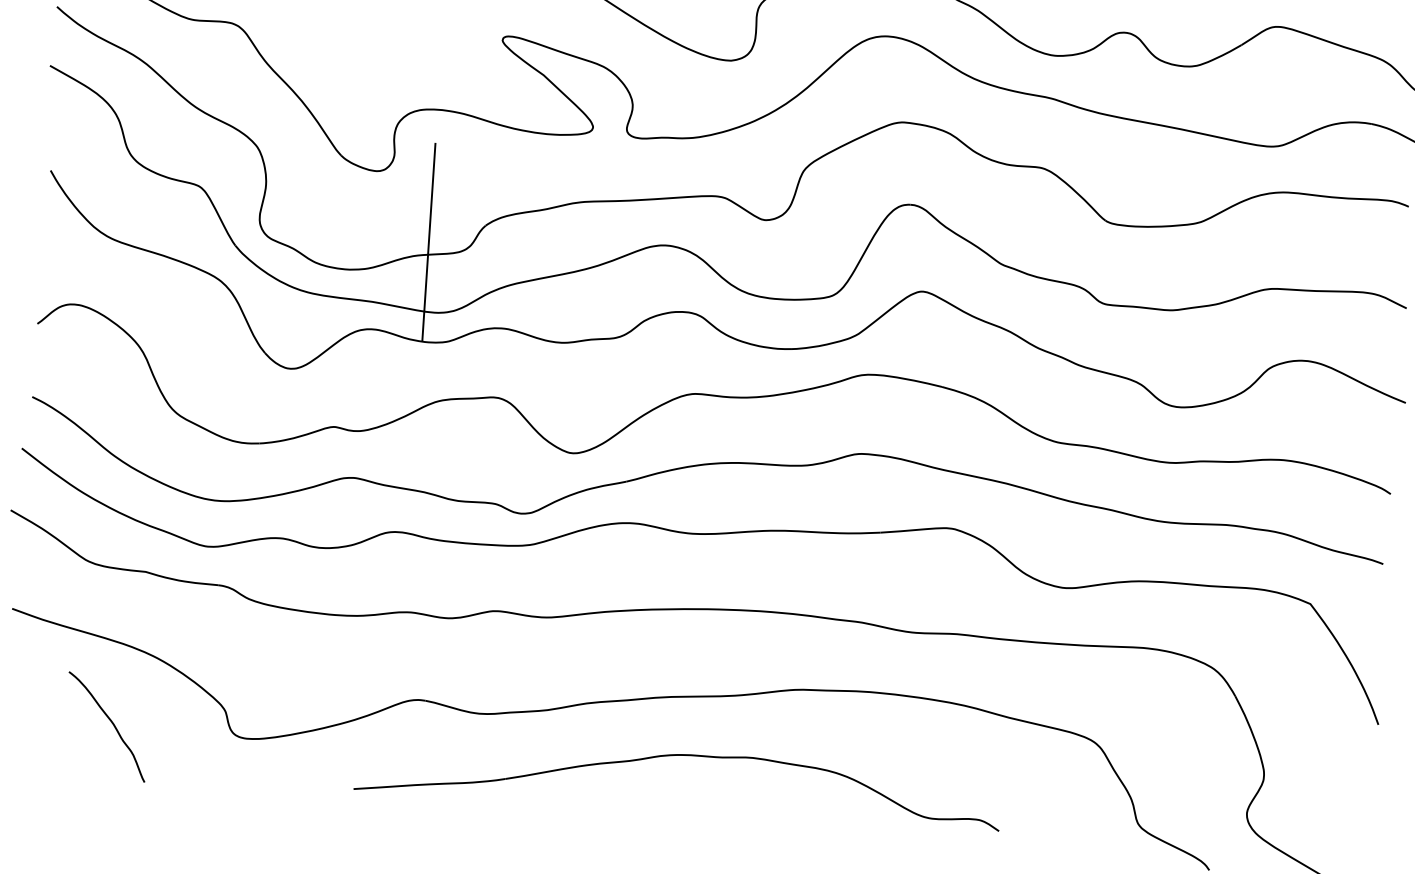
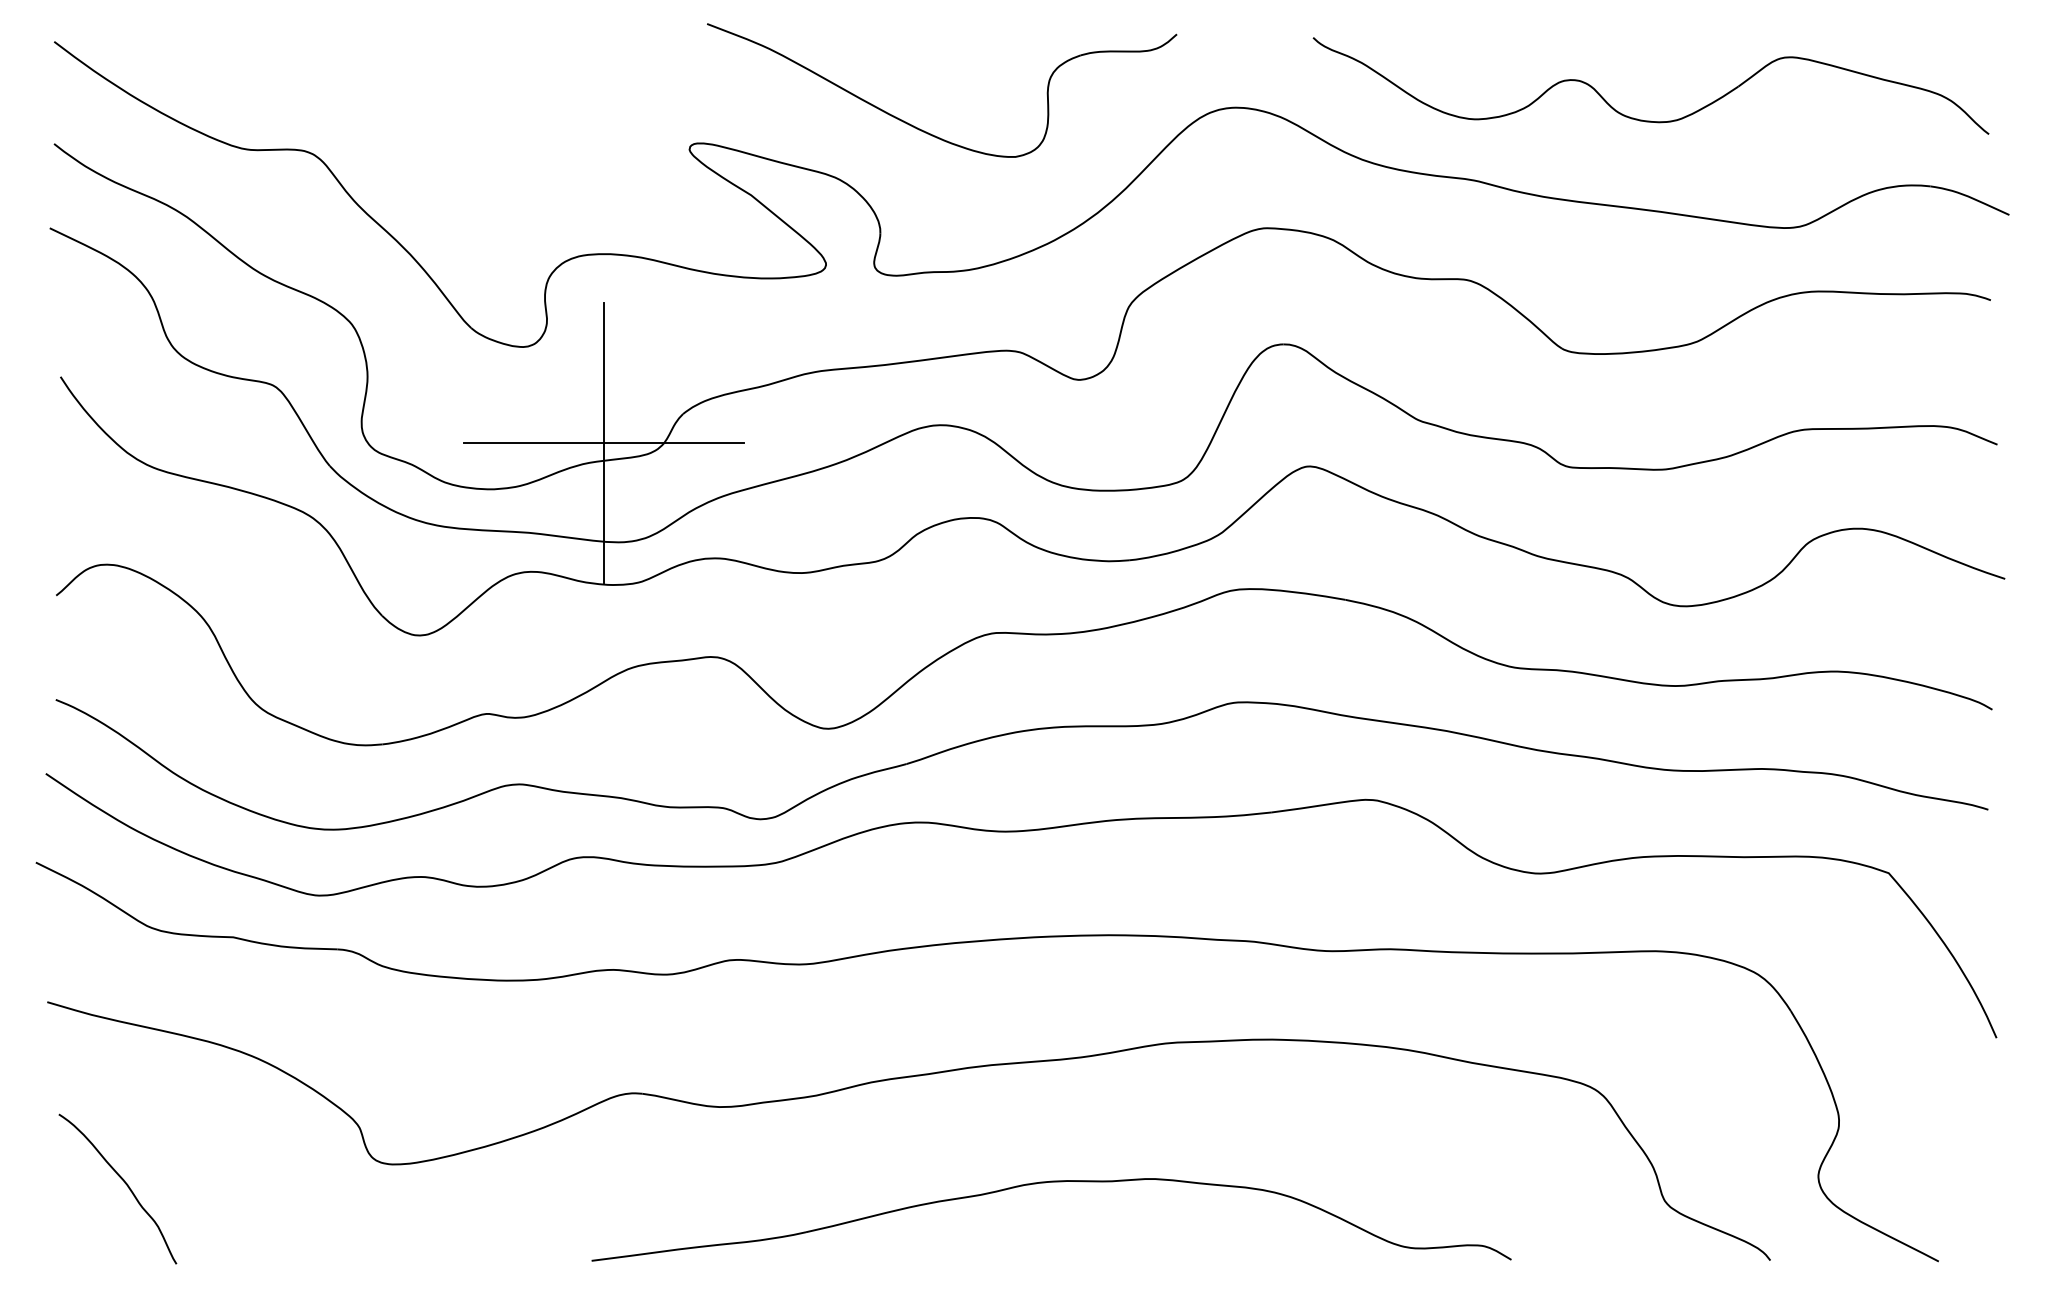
line: (428, 242) -> (603, 443), added
curve: (111, 723) -> (124, 1183), moved
part: (675, 755) -> (1045, 1183), moved

